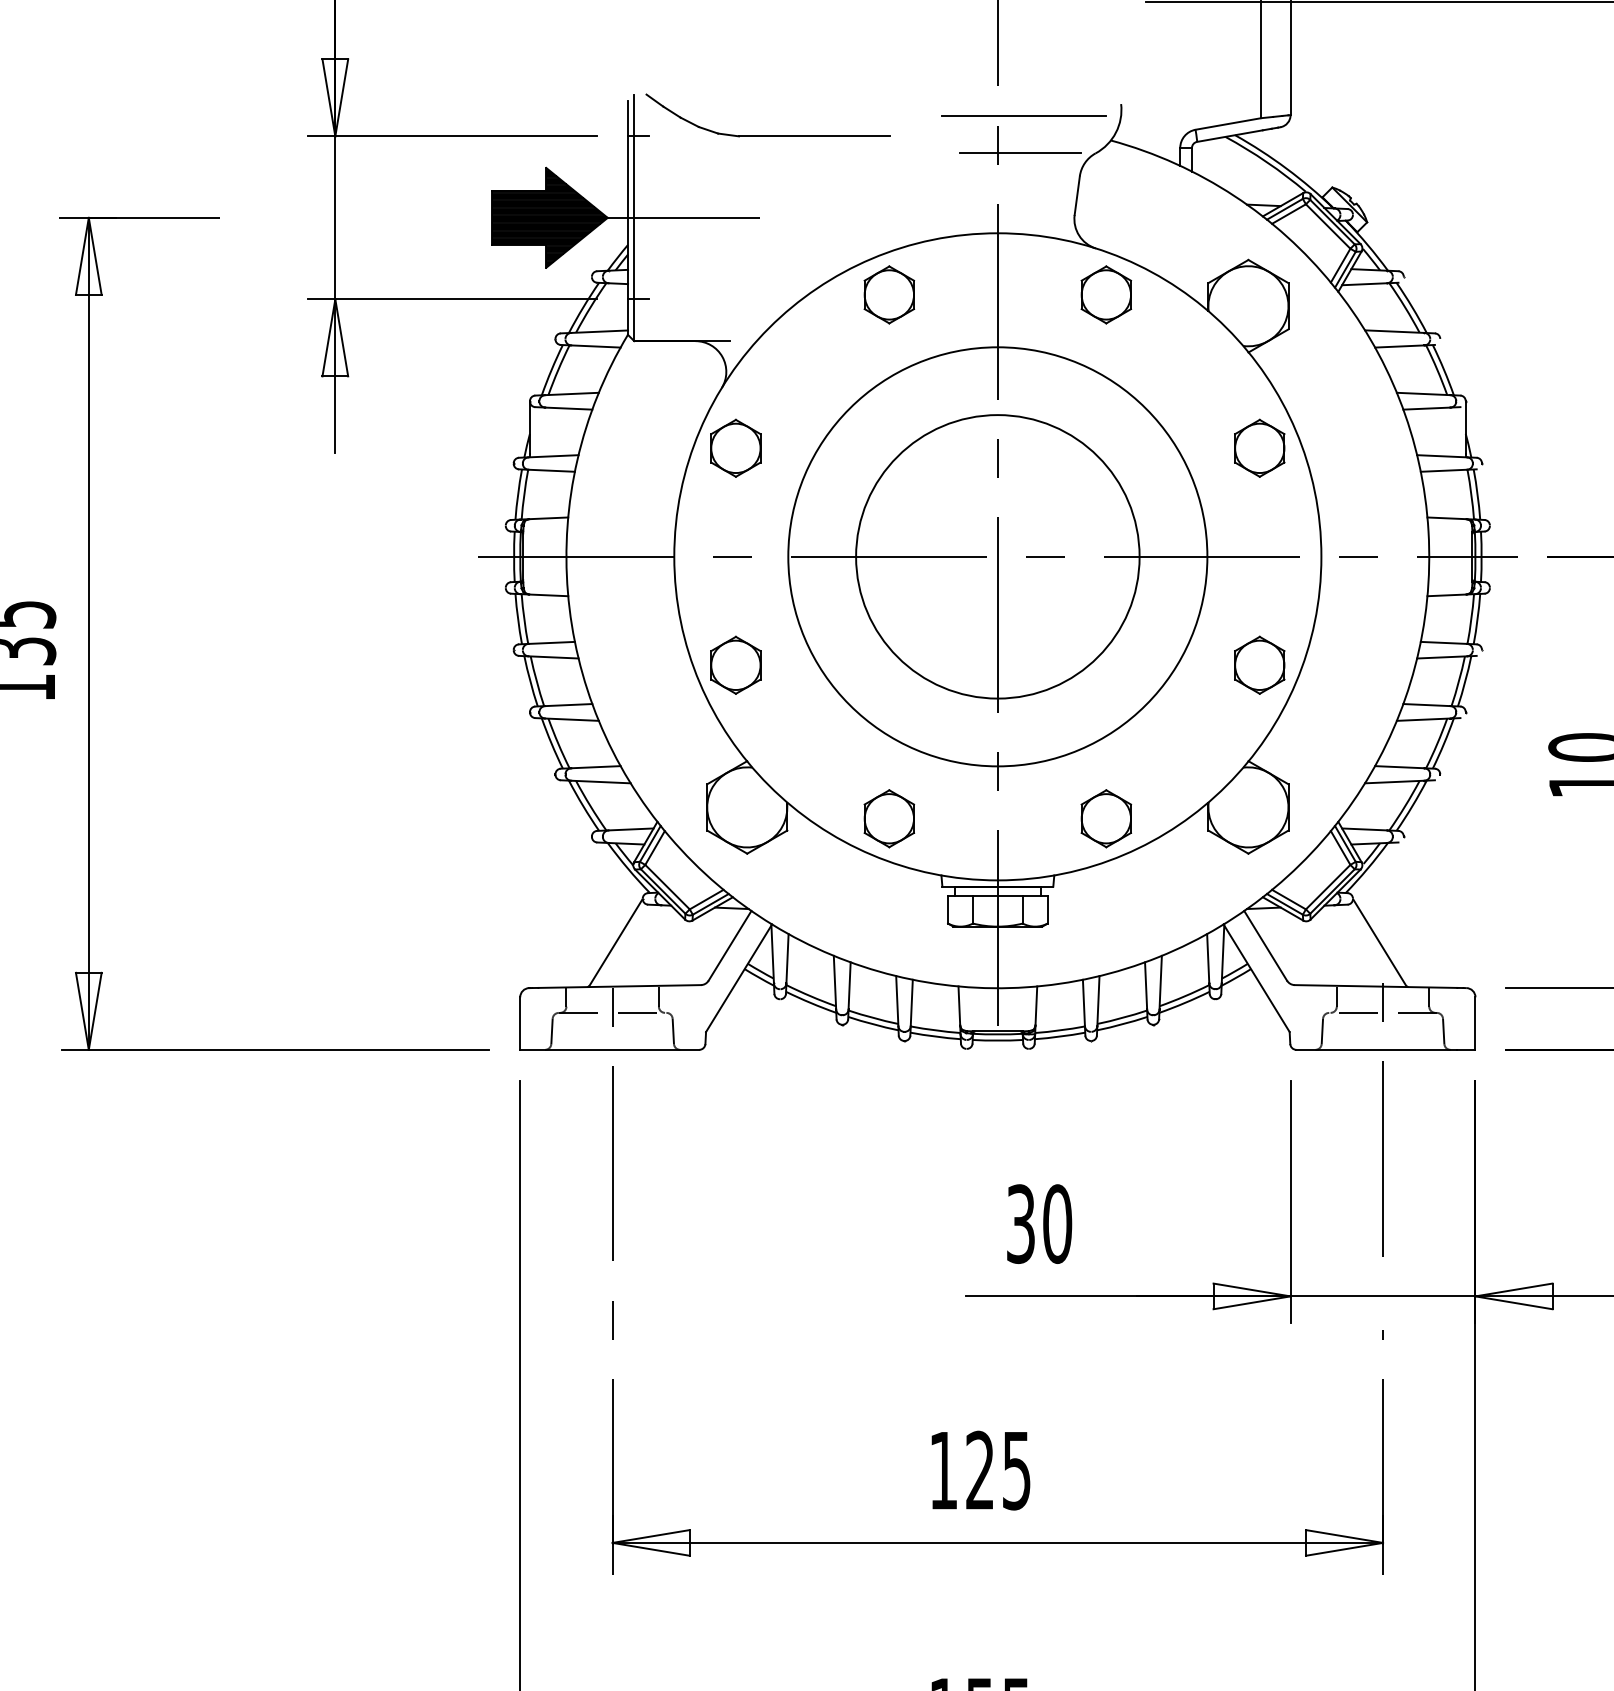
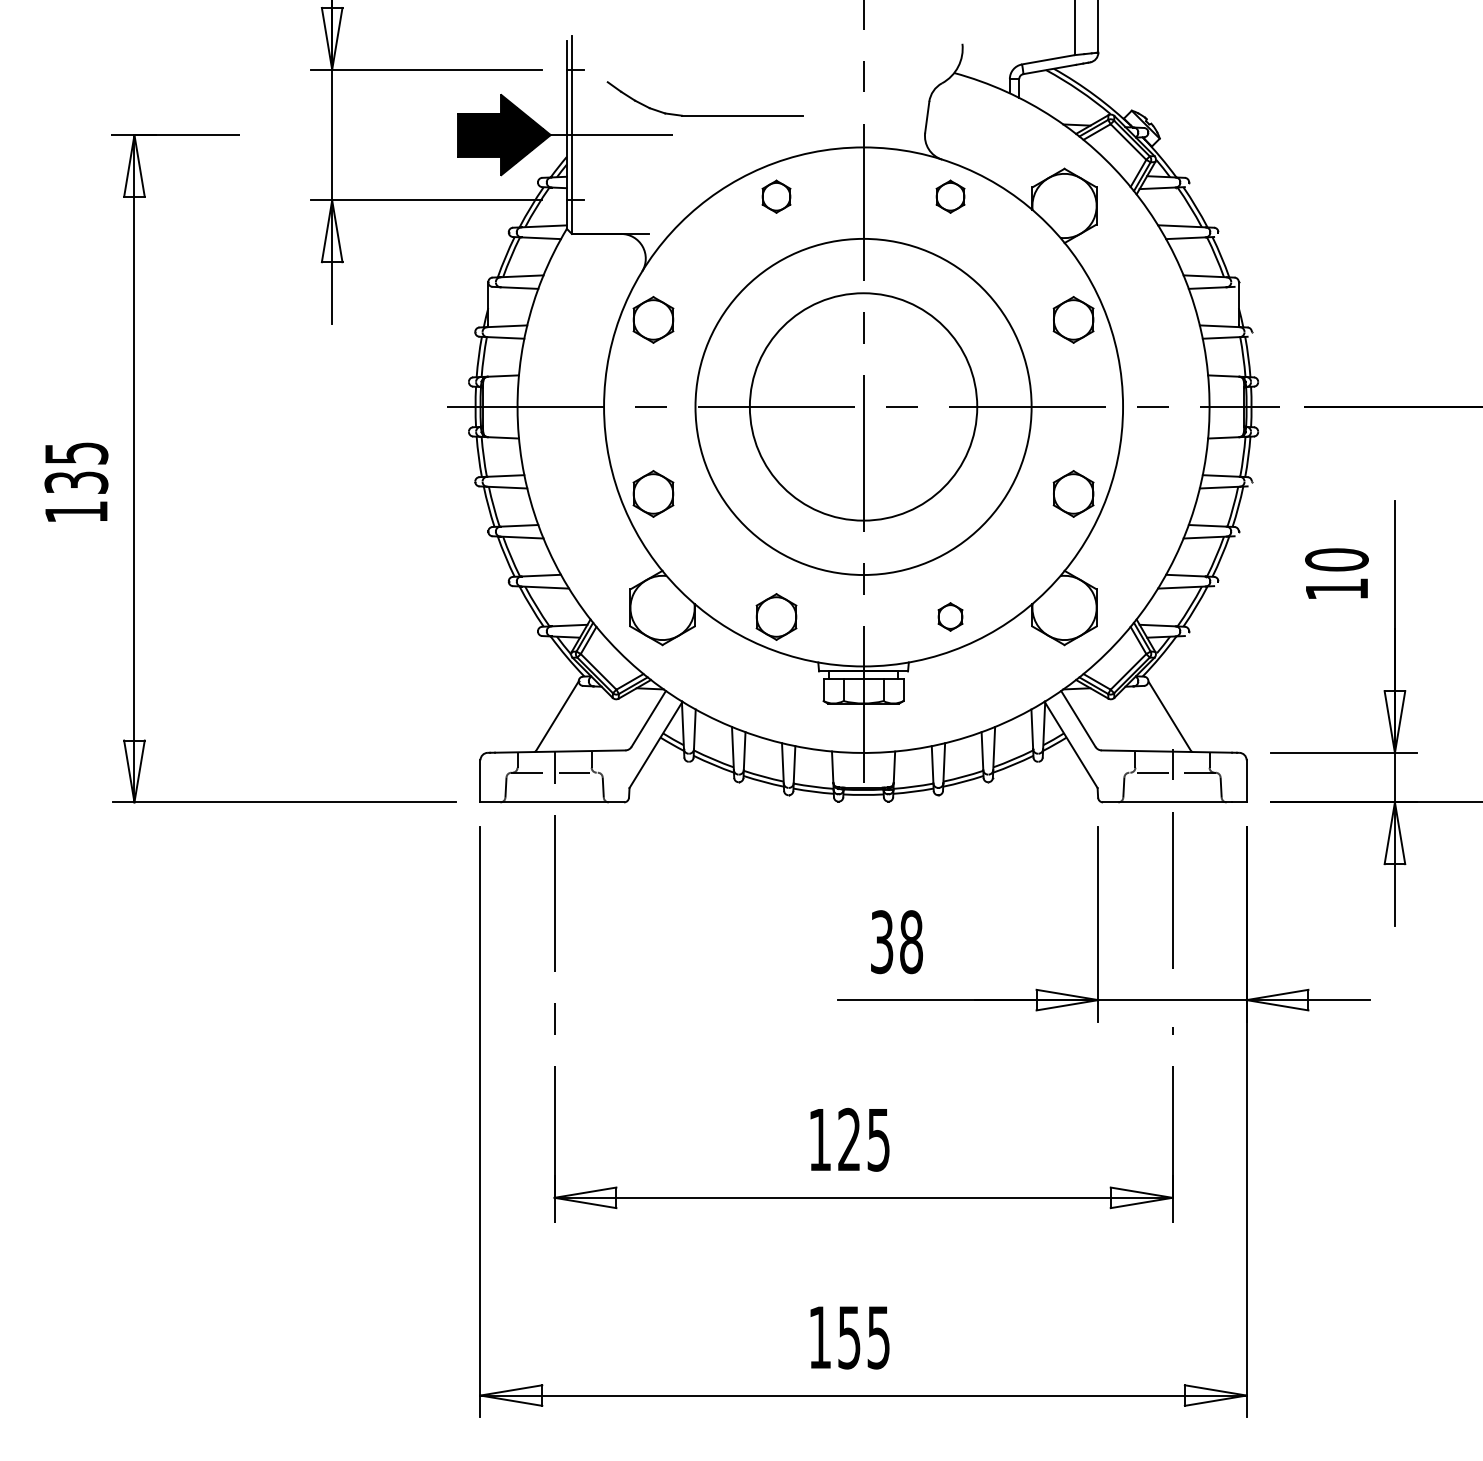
line: (1023, 116) -> (884, 53), removed
part: (767, 136) -> (704, 115), moved
line: (1020, 152) -> (881, 82), removed
part: (889, 294) -> (776, 196), size x0.7
part: (1106, 294) -> (950, 196), size x0.7
part: (1106, 818) -> (950, 616), size x0.6
text: (1057, 1223) -> (911, 941), 30 -> 38

